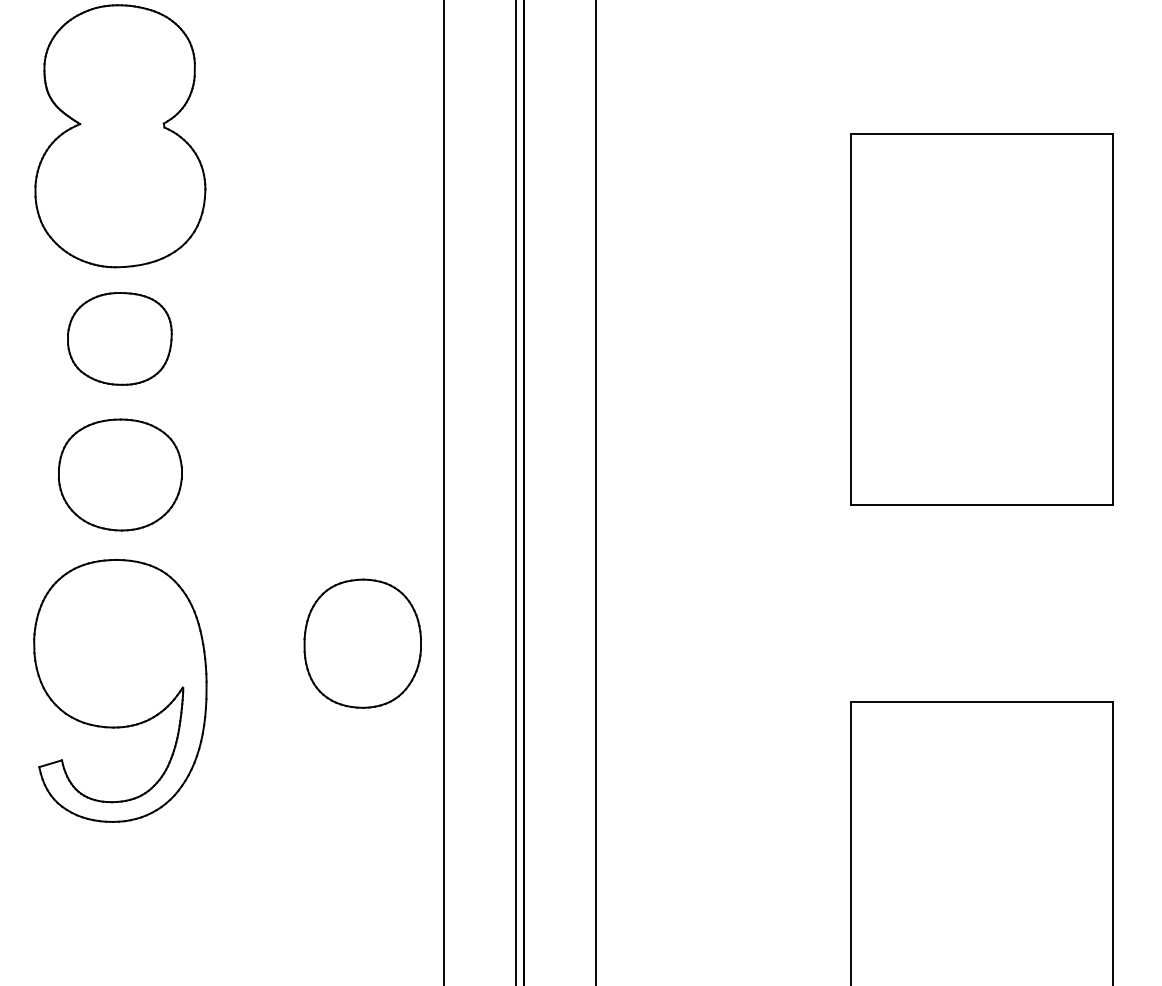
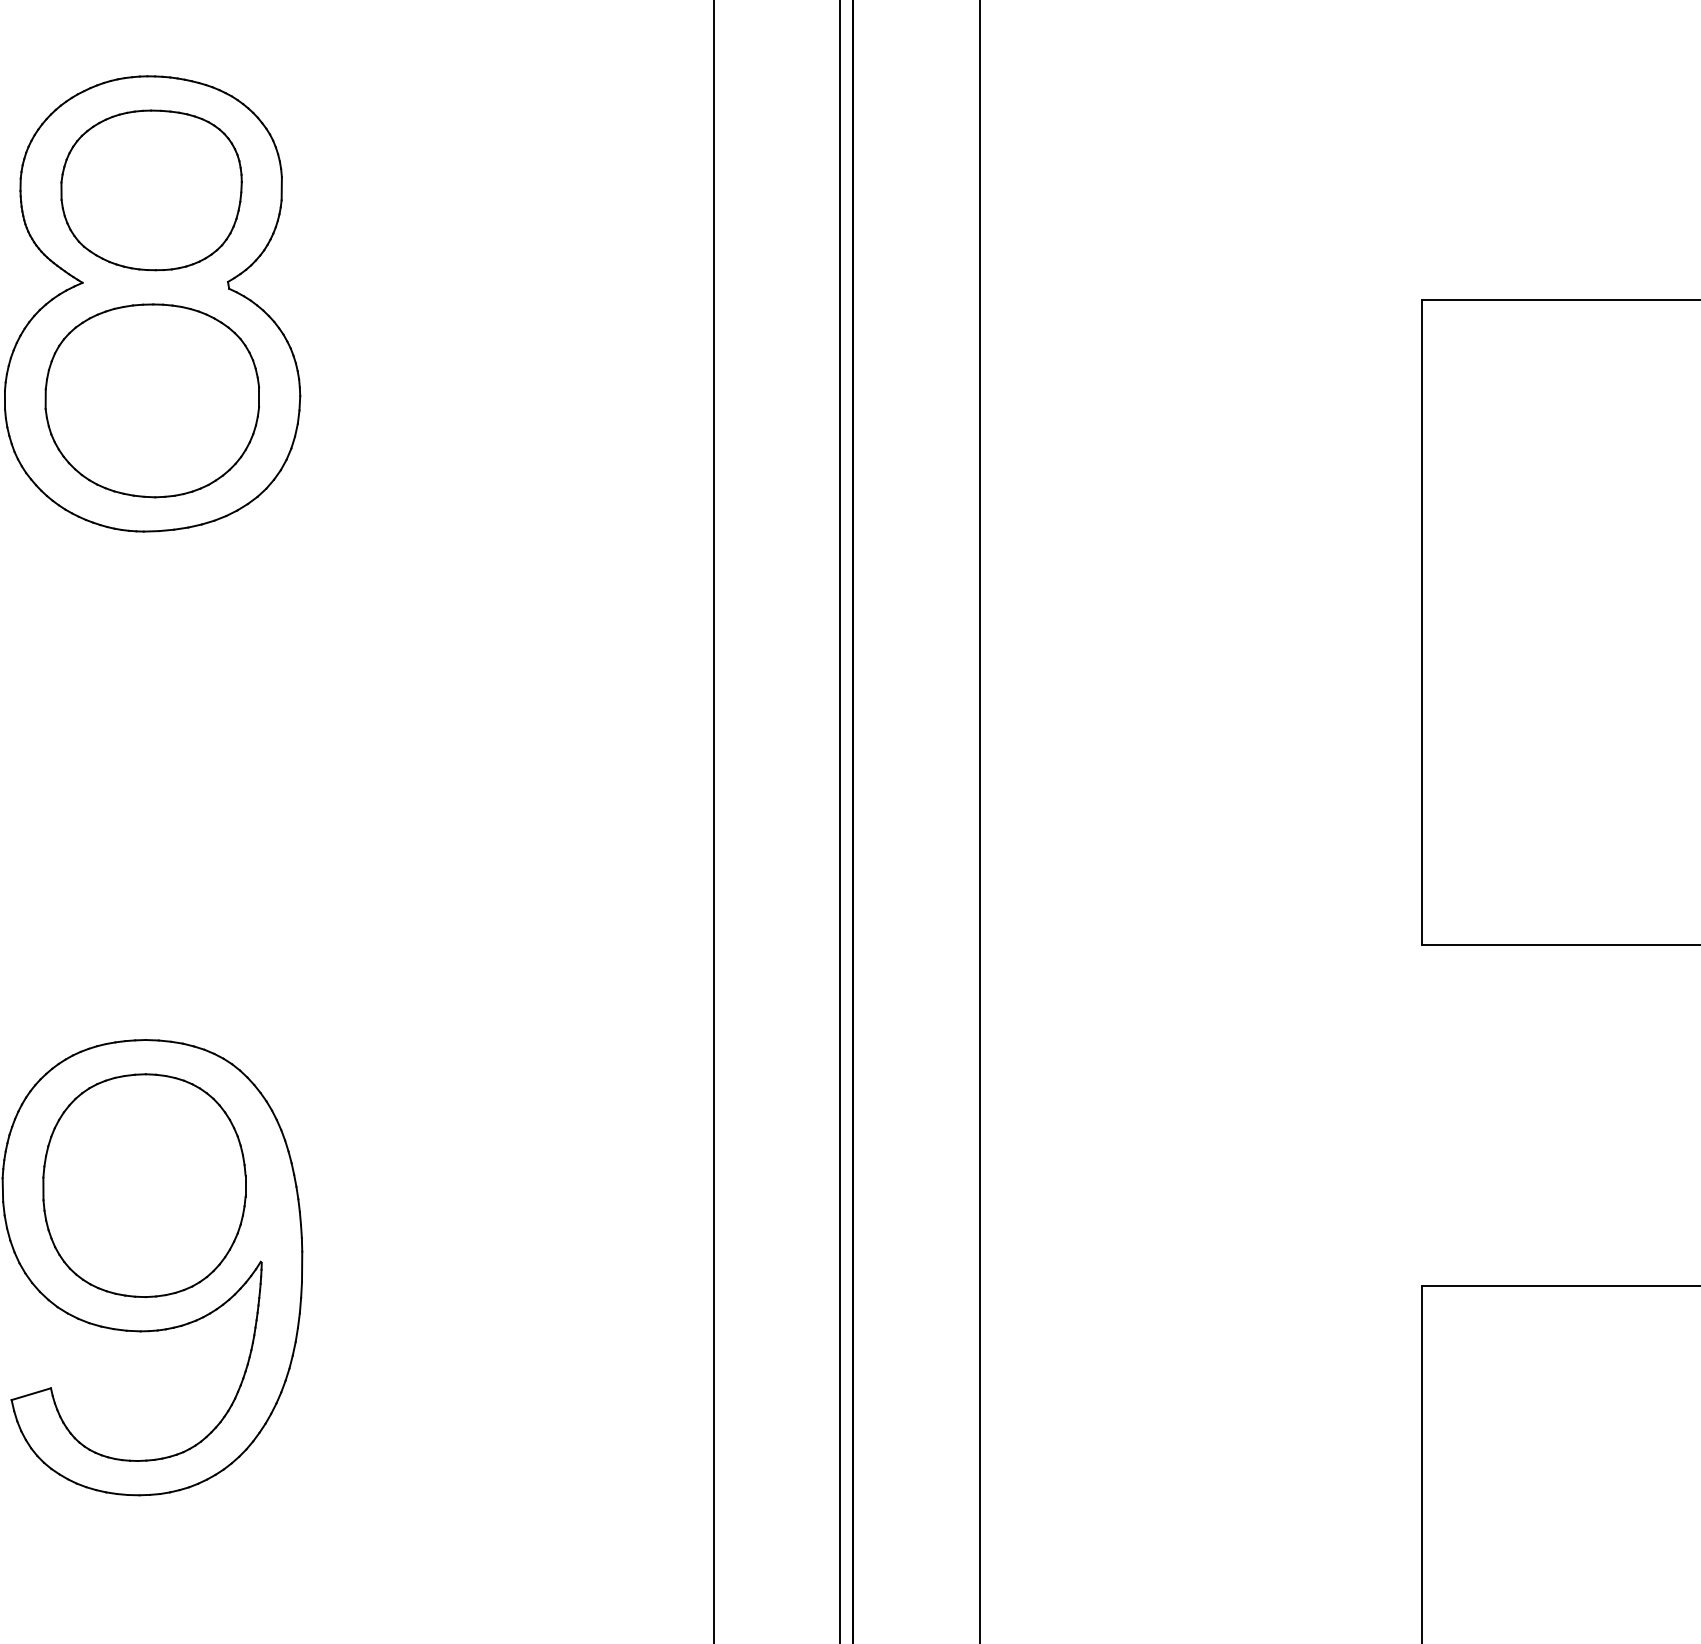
part: (119, 338) -> (150, 189), moved
part: (119, 474) -> (150, 399), moved
part: (362, 643) -> (143, 1185), moved

